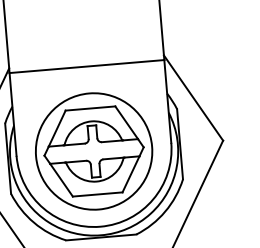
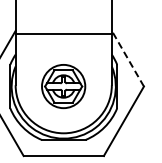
line: (192, 97) -> (127, 58), solid -> dashed
part: (93, 151) -> (63, 86), size x0.6

